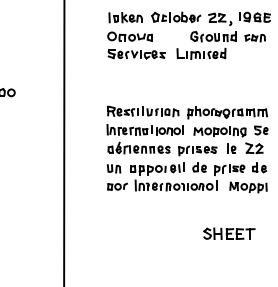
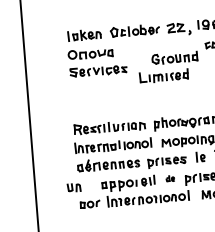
part: (206, 45) -> (168, 67), moved
part: (199, 167) -> (170, 178), size x0.6
part: (113, 168) -> (73, 187), moved

